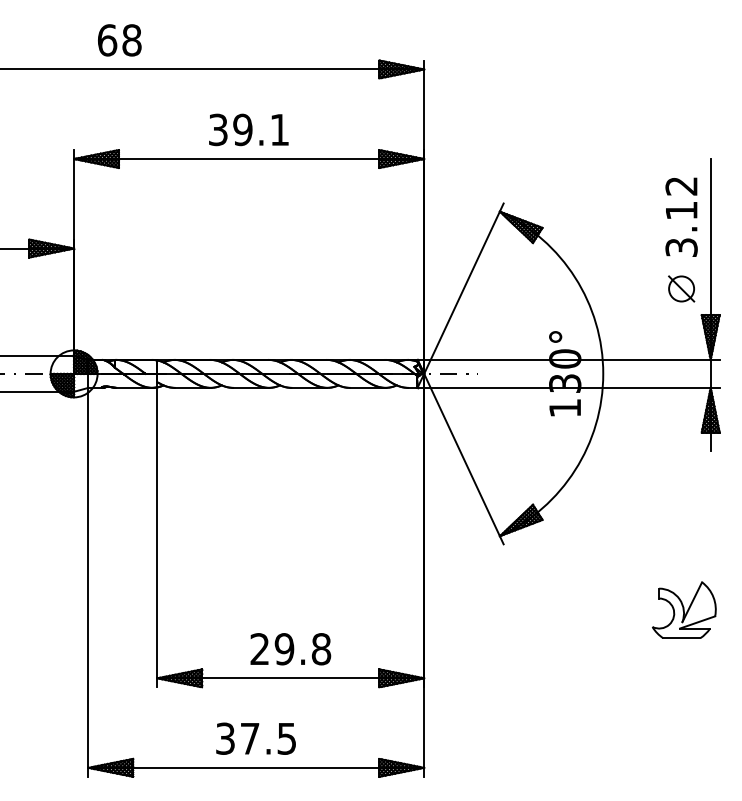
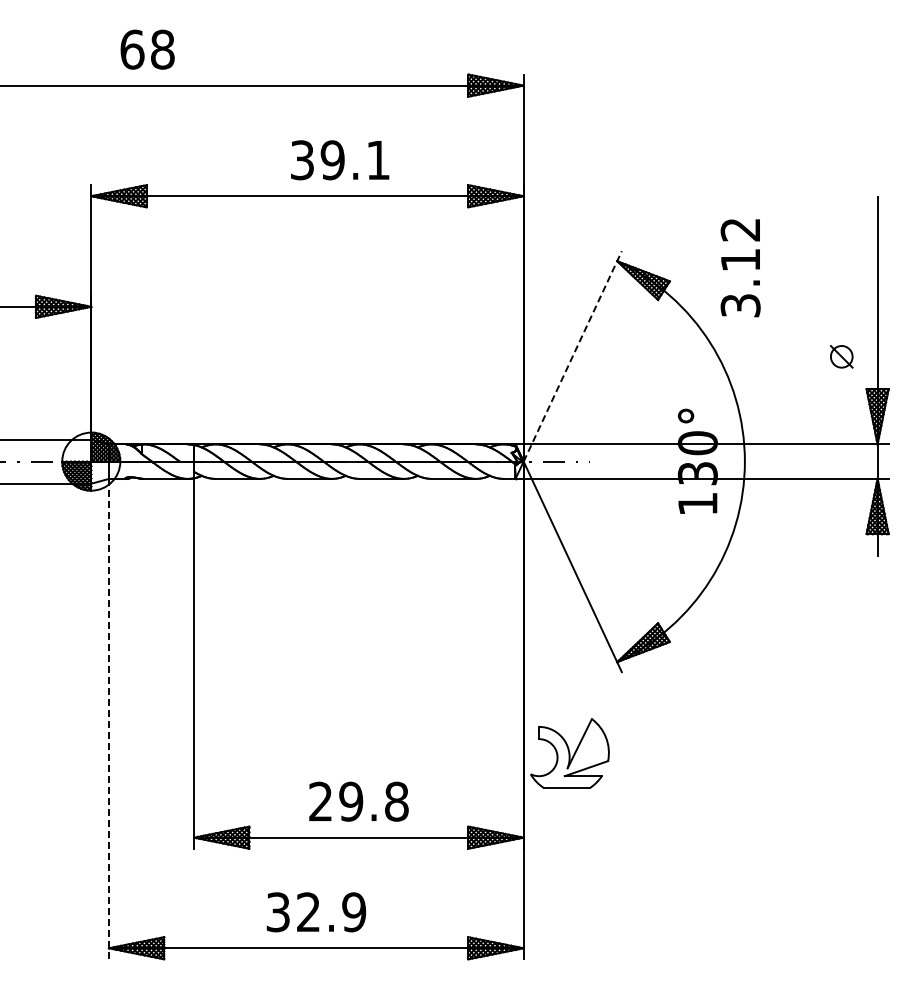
text: (249, 130) -> (340, 160), moved
text: (681, 217) -> (740, 268), moved
line: (463, 287) -> (572, 355), solid -> dashed
part: (681, 288) -> (841, 356), size x0.7
line: (88, 582) -> (108, 719), solid -> dashed
part: (683, 610) -> (569, 753), moved
text: (268, 738) -> (331, 912), 37.5 -> 32.9

